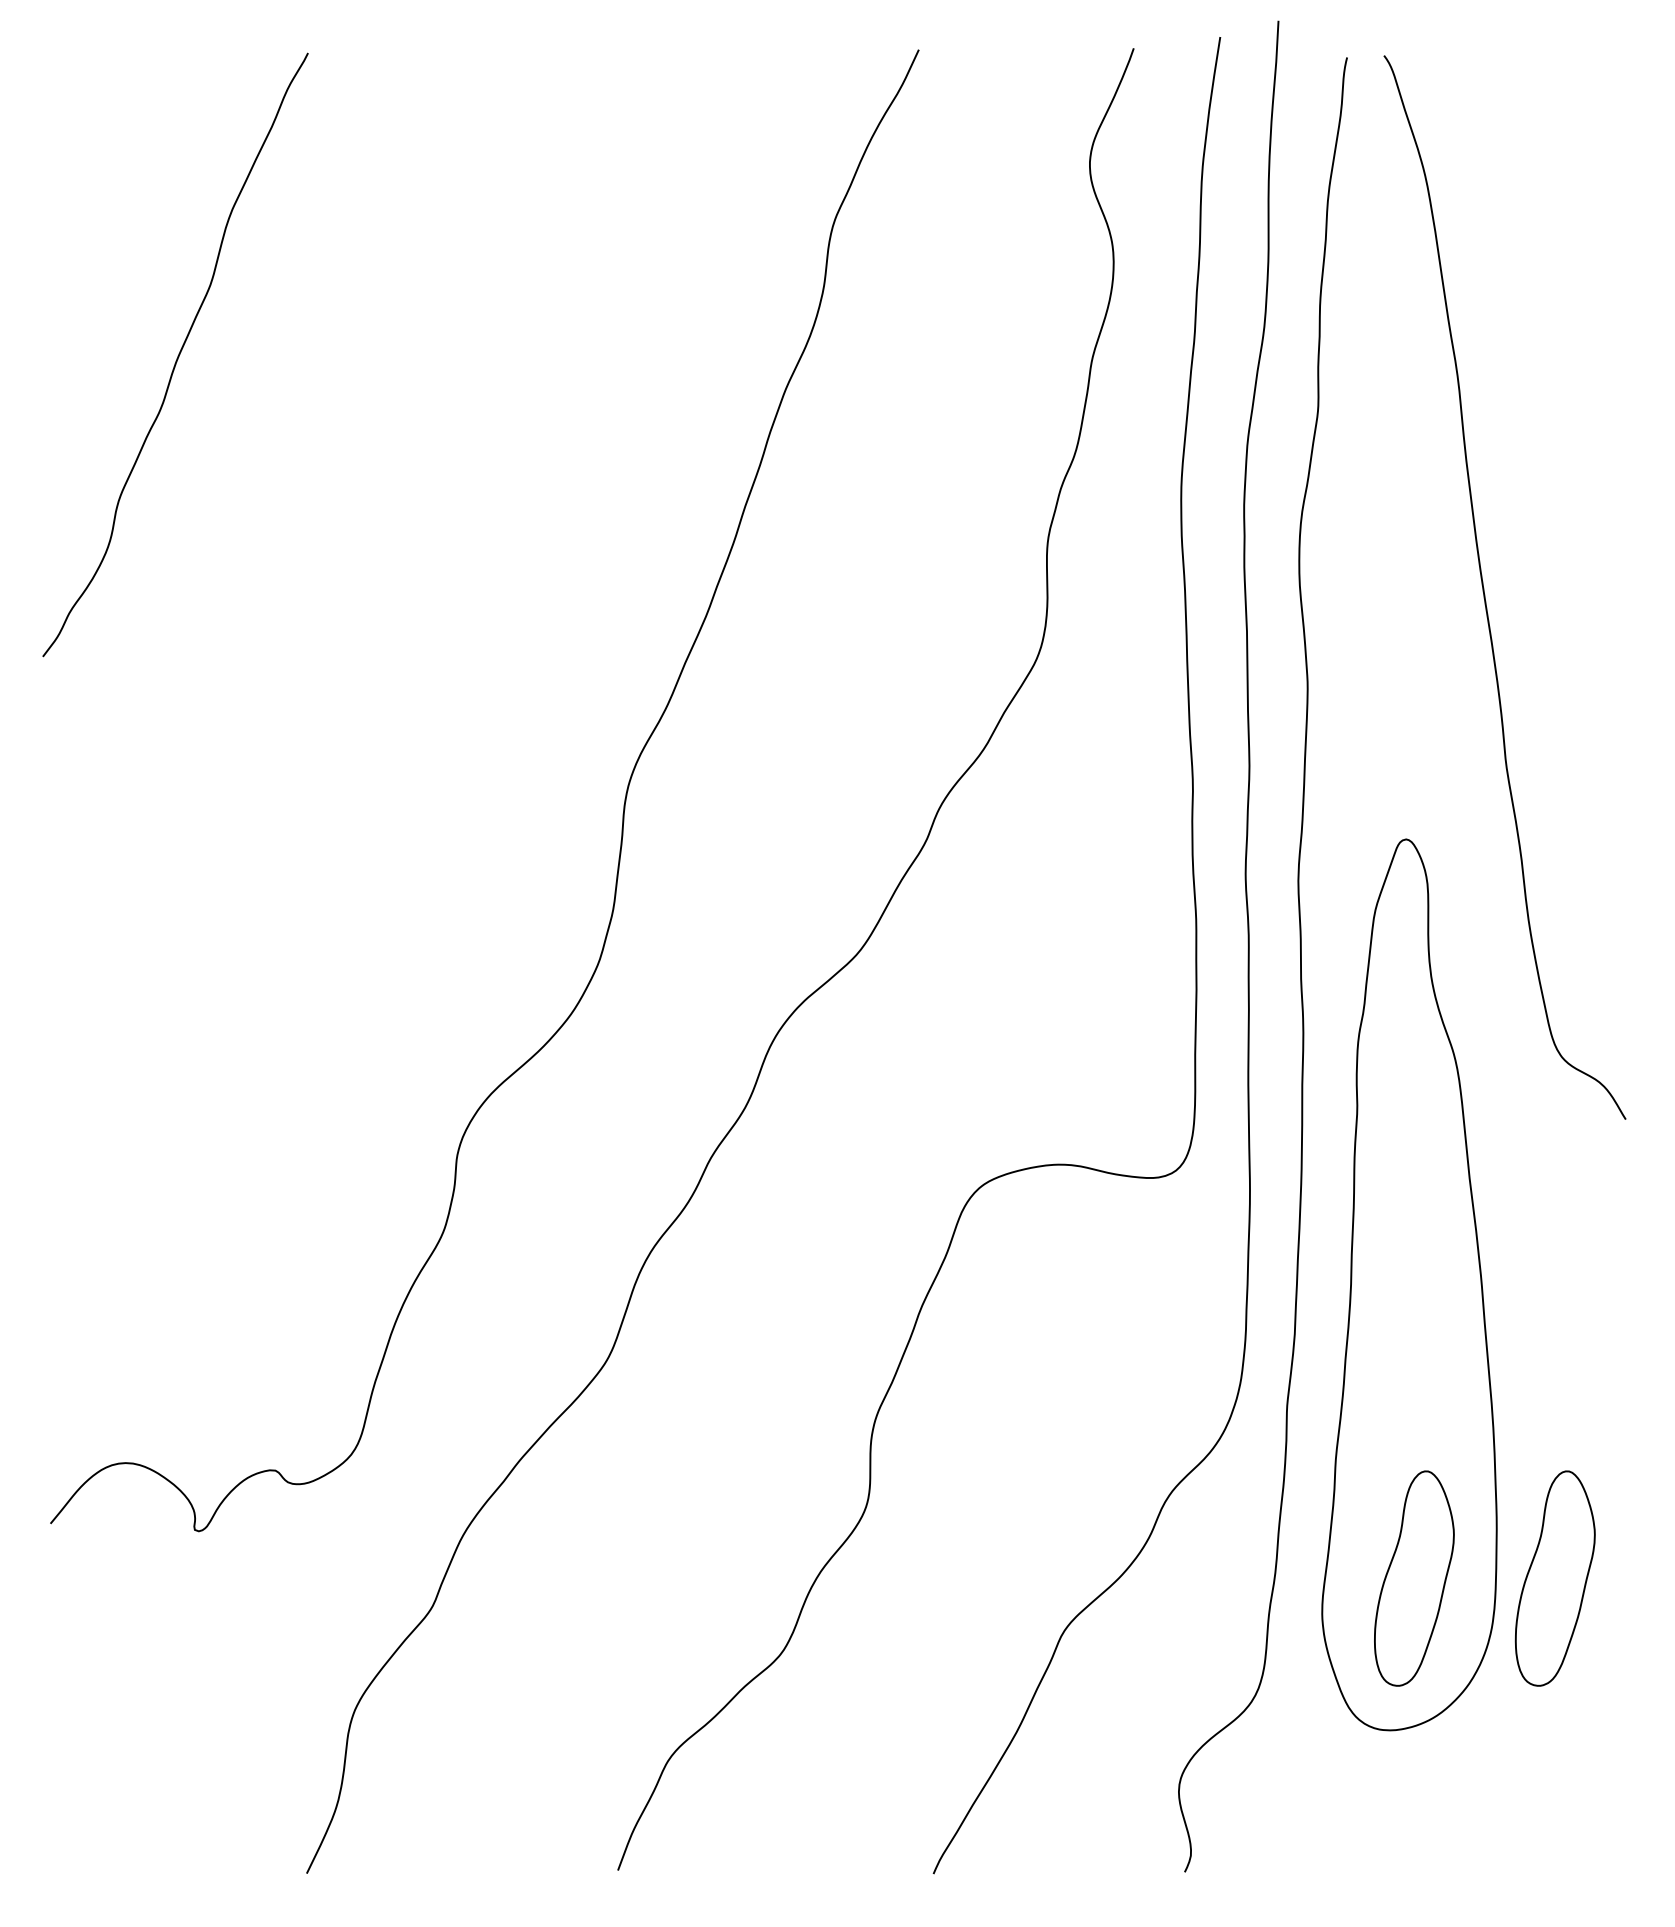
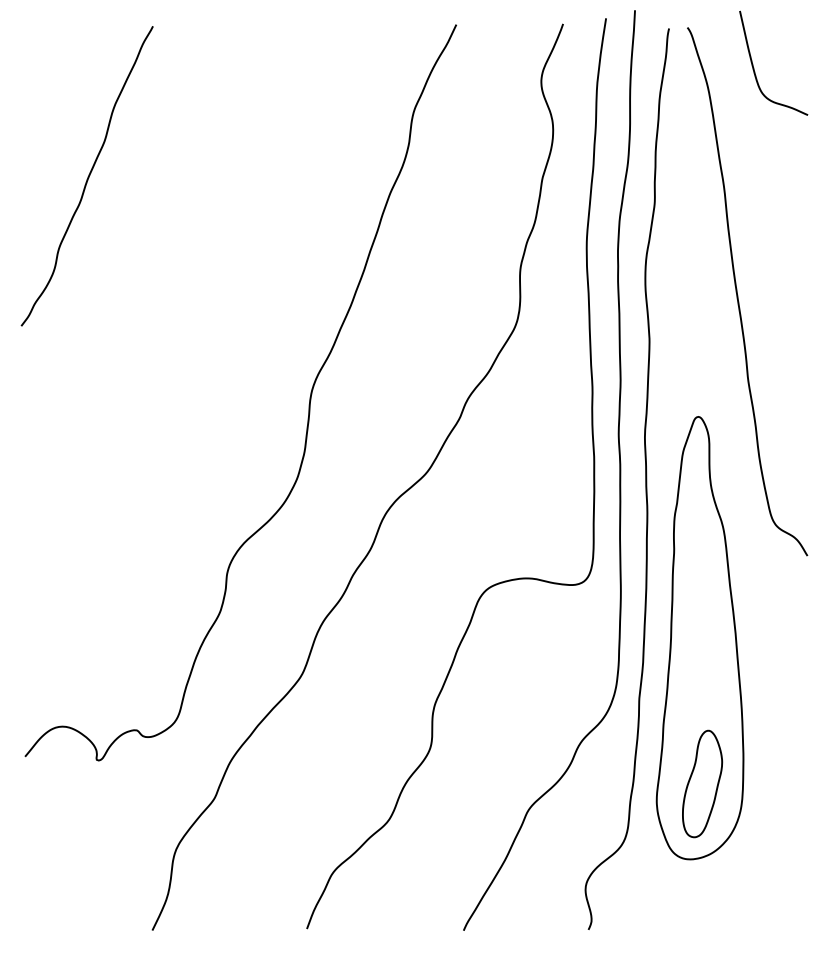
curve: (1519, 138) -> (754, 68), added
part: (1555, 1577) -> (772, 783), removed

